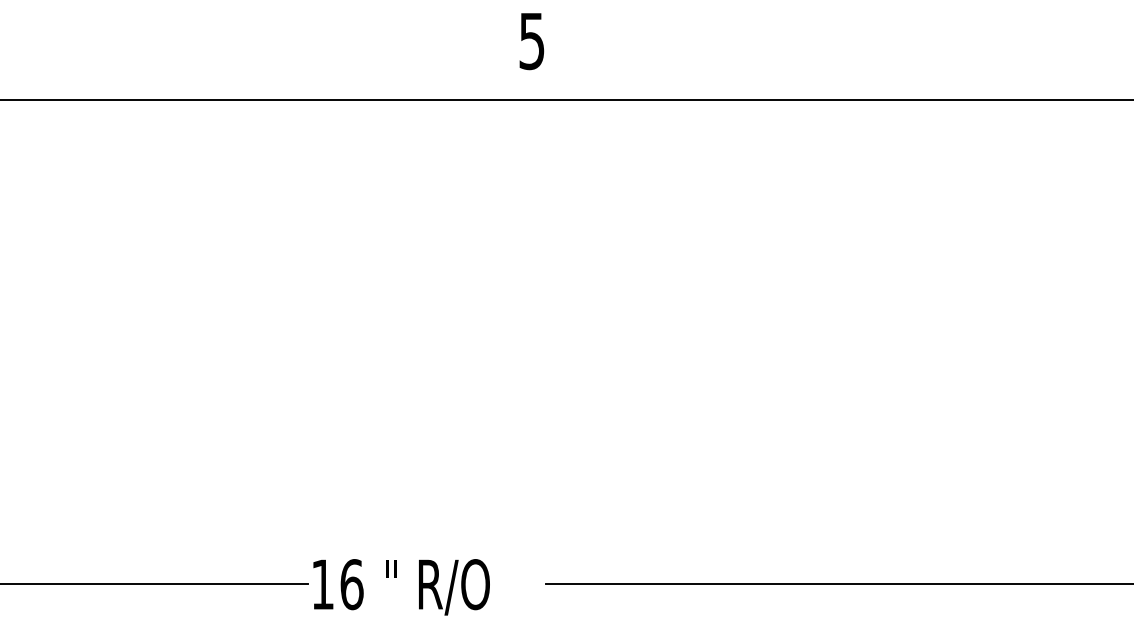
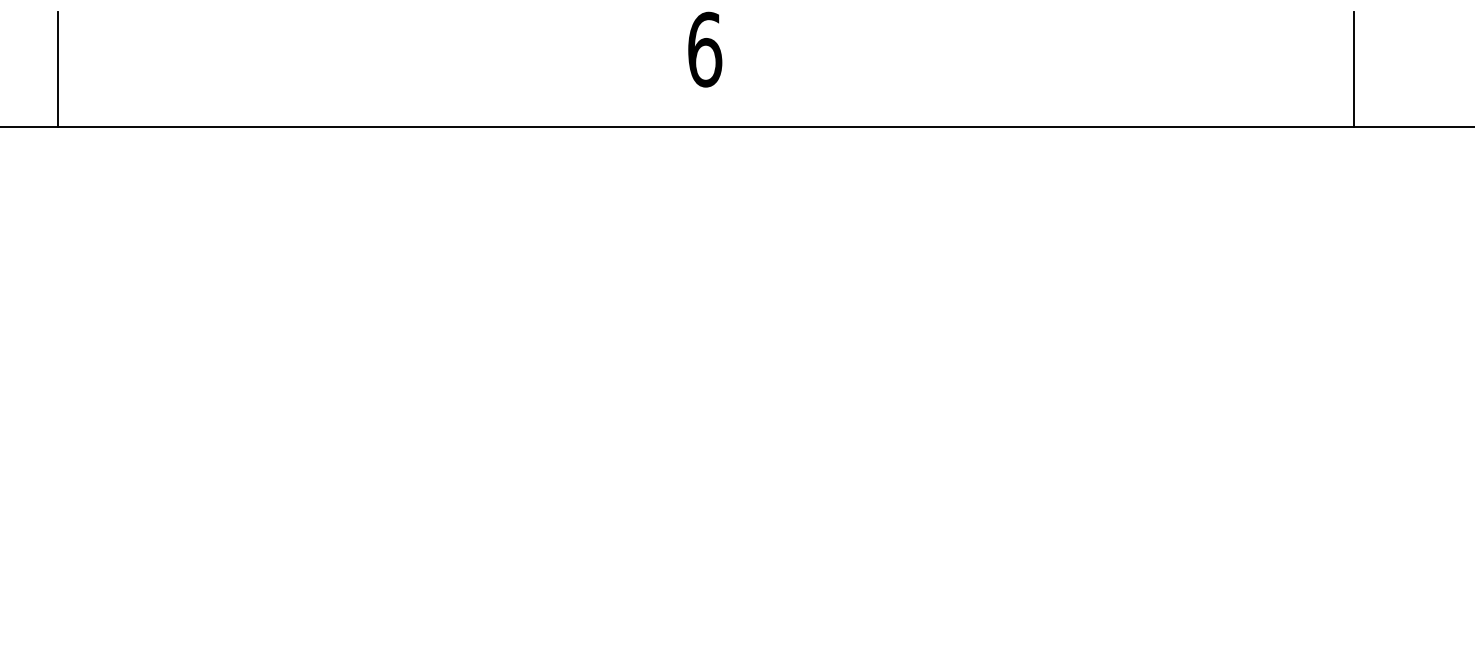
text: (532, 41) -> (705, 50), 5 -> 6
line: (38, 56) -> (58, 69), added
line: (1027, 56) -> (1353, 69), added

